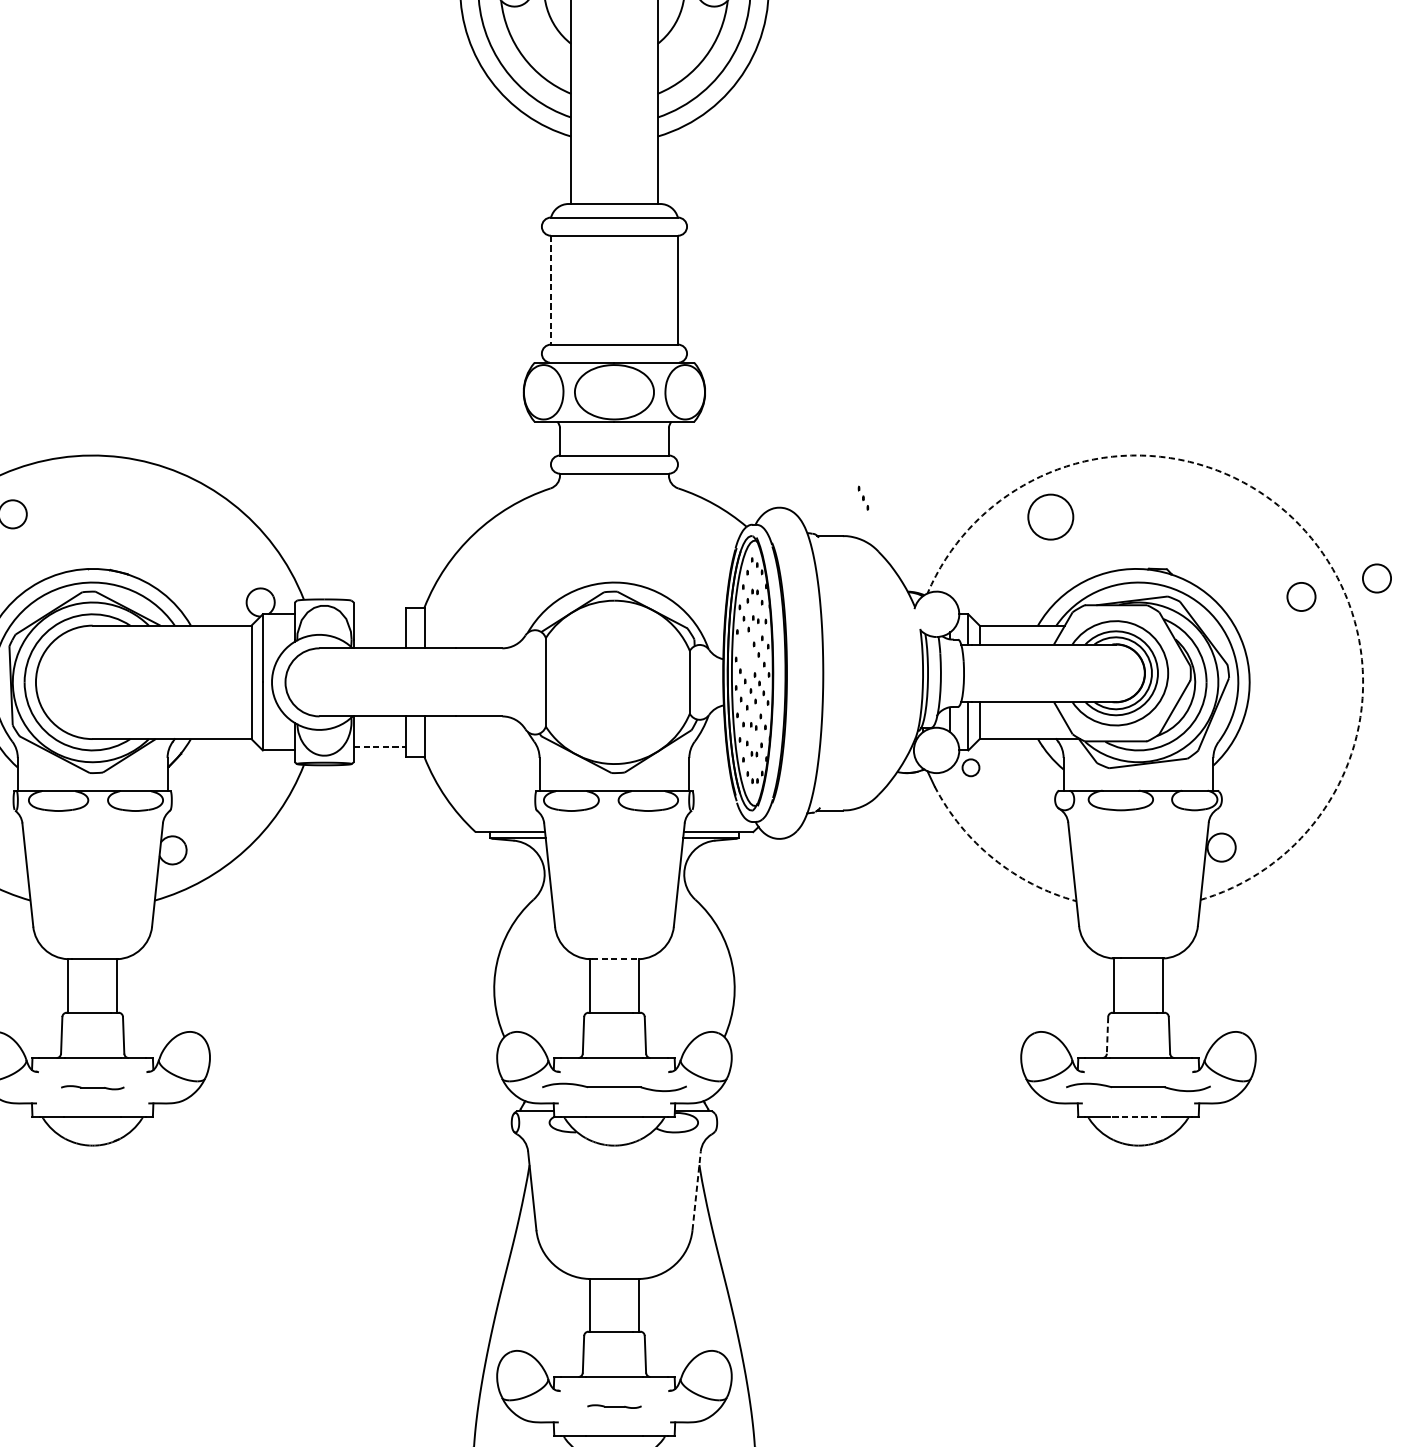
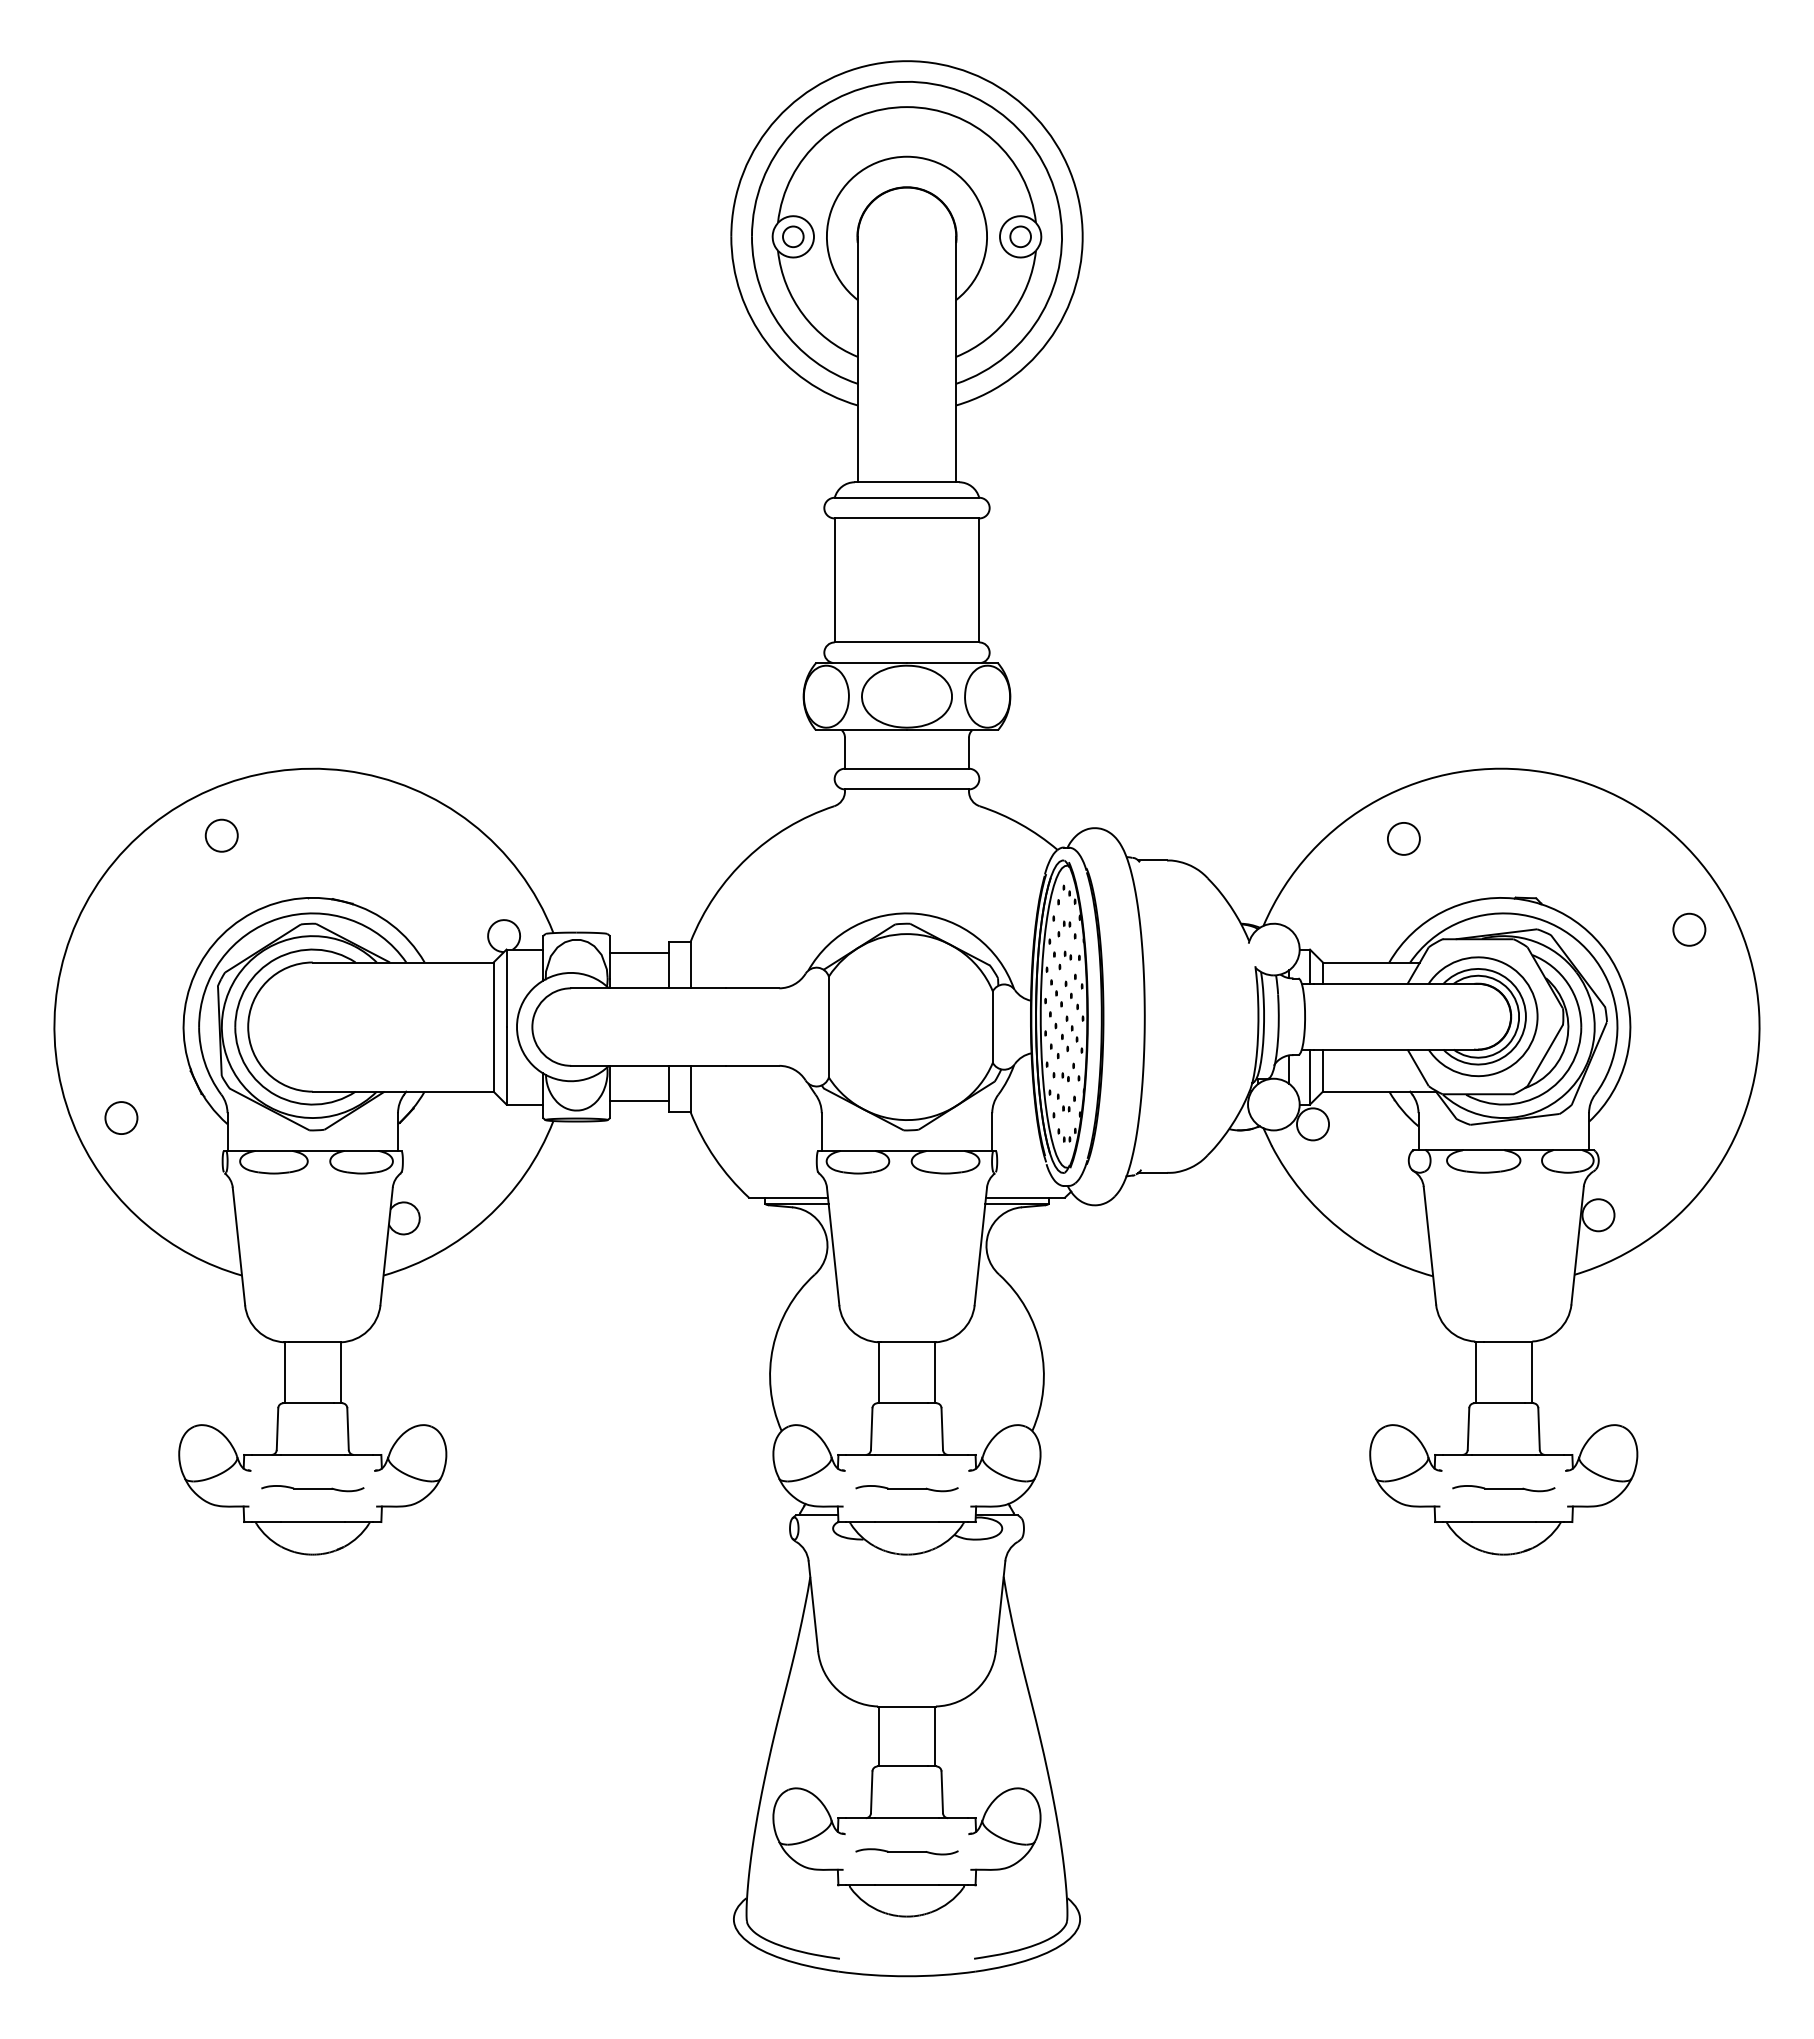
line: (550, 290) -> (834, 580), dashed -> solid
part: (863, 498) -> (1056, 993), moved
circle: (1050, 516) -> (1403, 838), size x0.62
arc: (1305, 531) -> (1694, 855), dashed -> solid
circle: (1377, 578) -> (1775, 908), removed
line: (379, 617) -> (639, 953), added
line: (379, 746) -> (639, 1100), dashed -> solid
circle: (971, 767) -> (1313, 1124), size x1.67
arc: (993, 858) -> (1338, 1227), dashed -> solid
line: (615, 959) -> (908, 1342), dashed -> solid
line: (1107, 1035) -> (1468, 1429), dashed -> solid
part: (92, 1087) -> (312, 1488), size x1.43
part: (614, 1087) -> (906, 1488), size x0.62
part: (1138, 1087) -> (1503, 1488), size x0.62
line: (1138, 1117) -> (1503, 1522), dashed -> solid
line: (696, 1190) -> (1000, 1605), dashed -> solid
part: (614, 1406) -> (906, 1851), size x1.67

